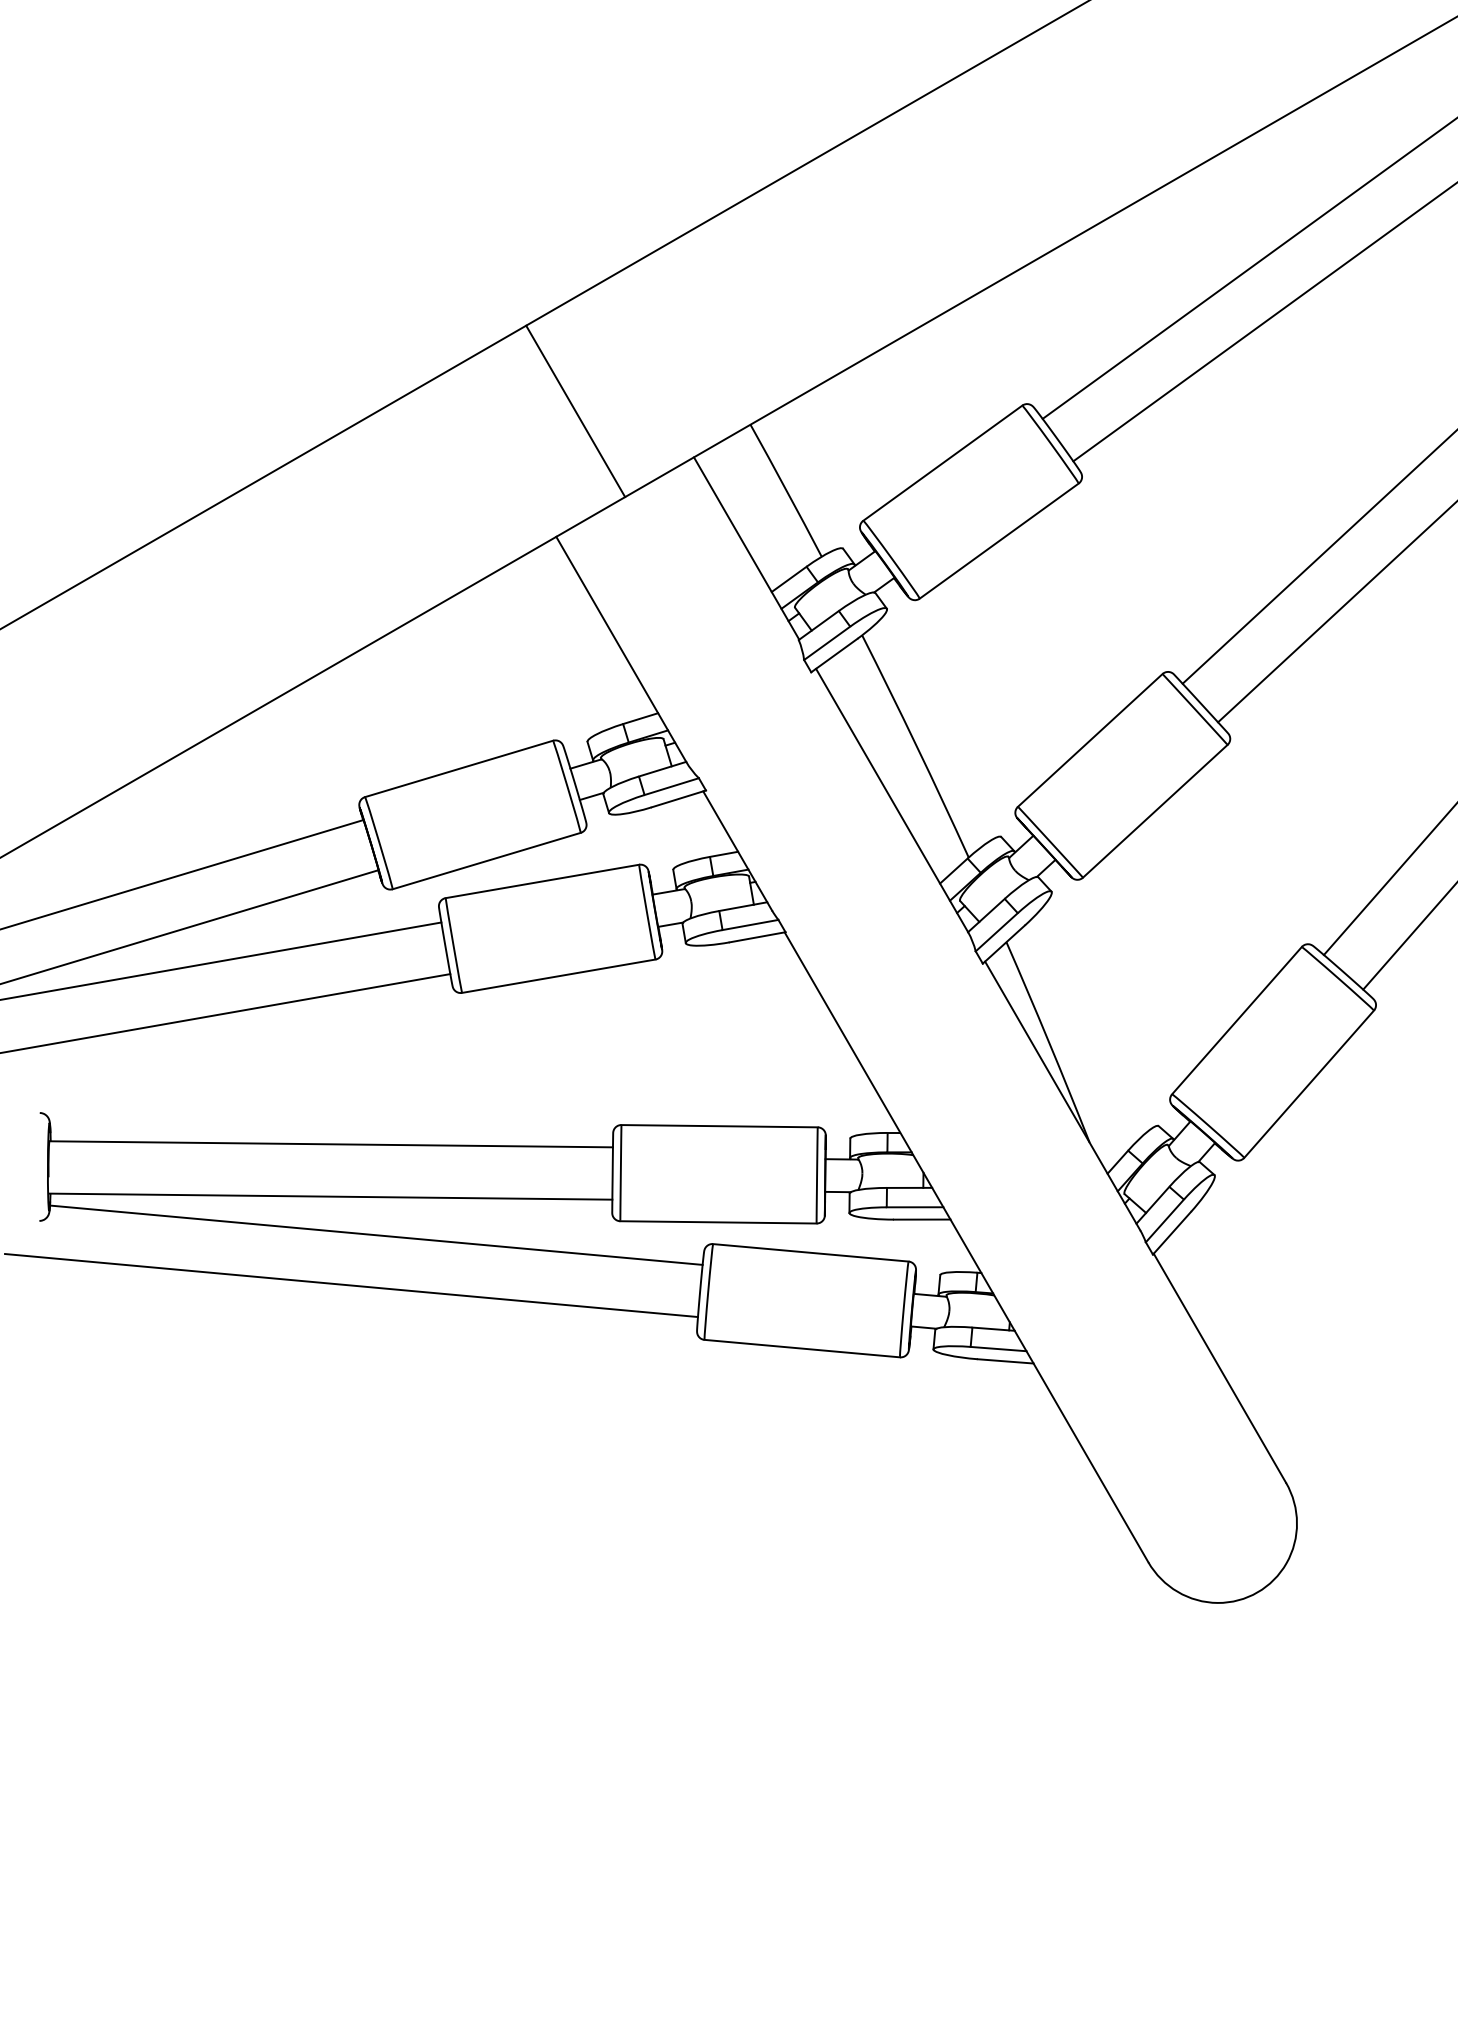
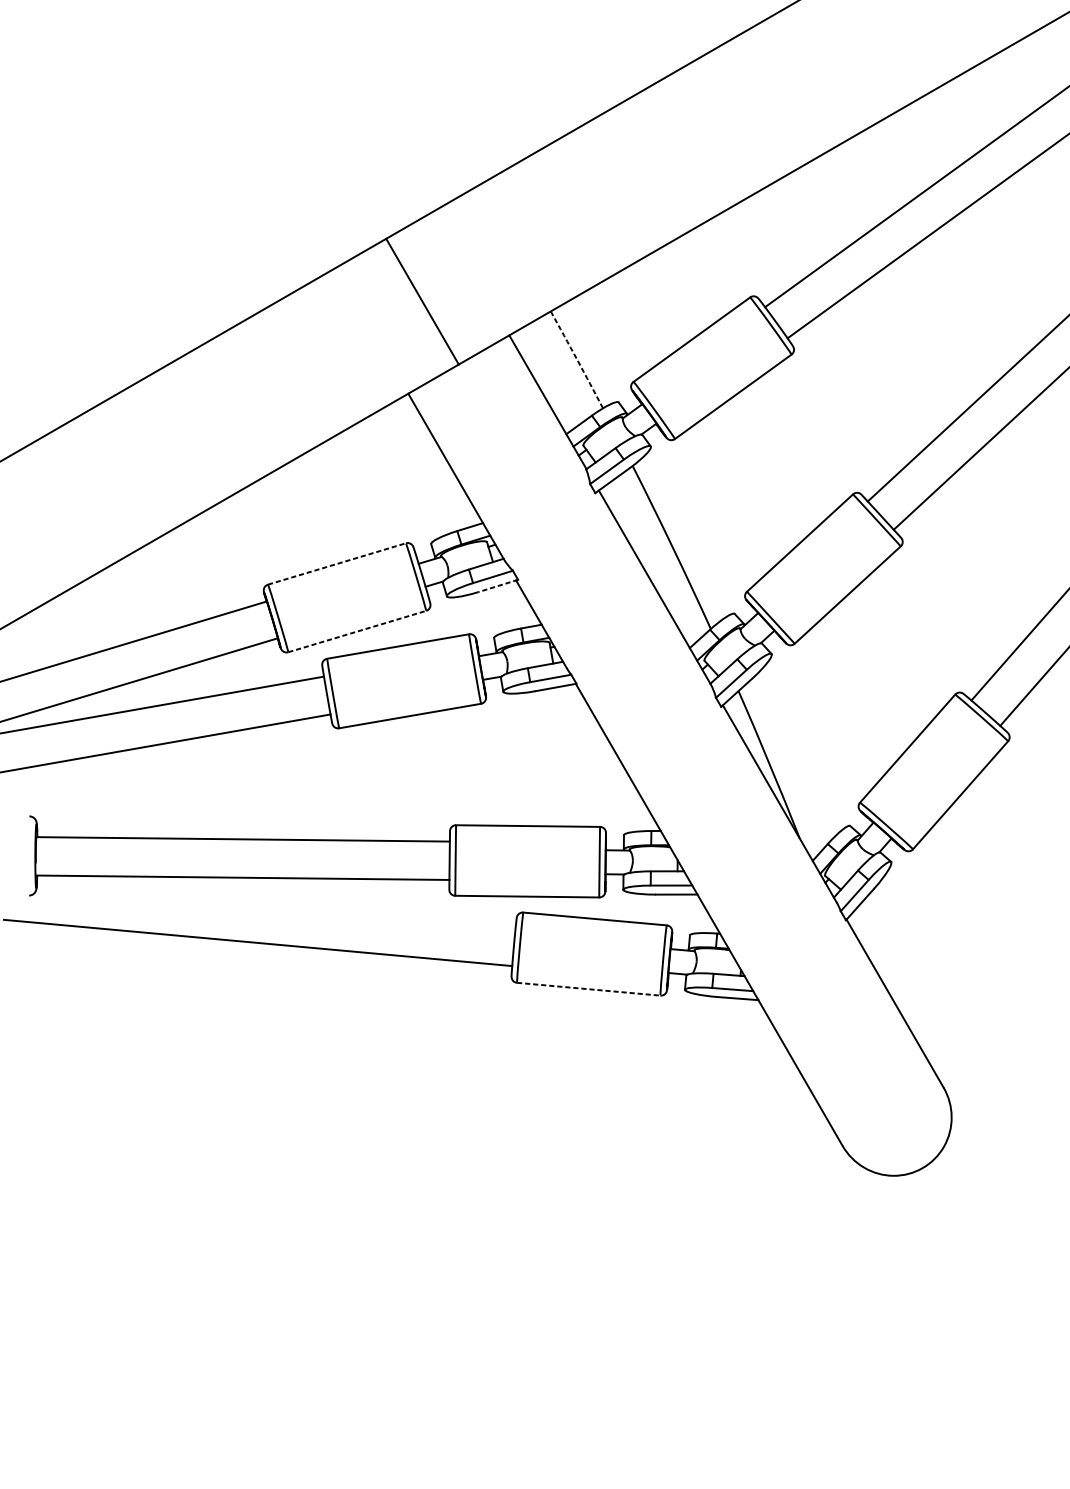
arc: (786, 490) -> (577, 359), solid -> dashed
line: (459, 768) -> (337, 563), solid -> dashed
line: (678, 799) -> (497, 586), solid -> dashed
line: (487, 860) -> (357, 631), solid -> dashed
line: (376, 1234) -> (276, 905), removed
line: (802, 1348) -> (588, 989), solid -> dashed

